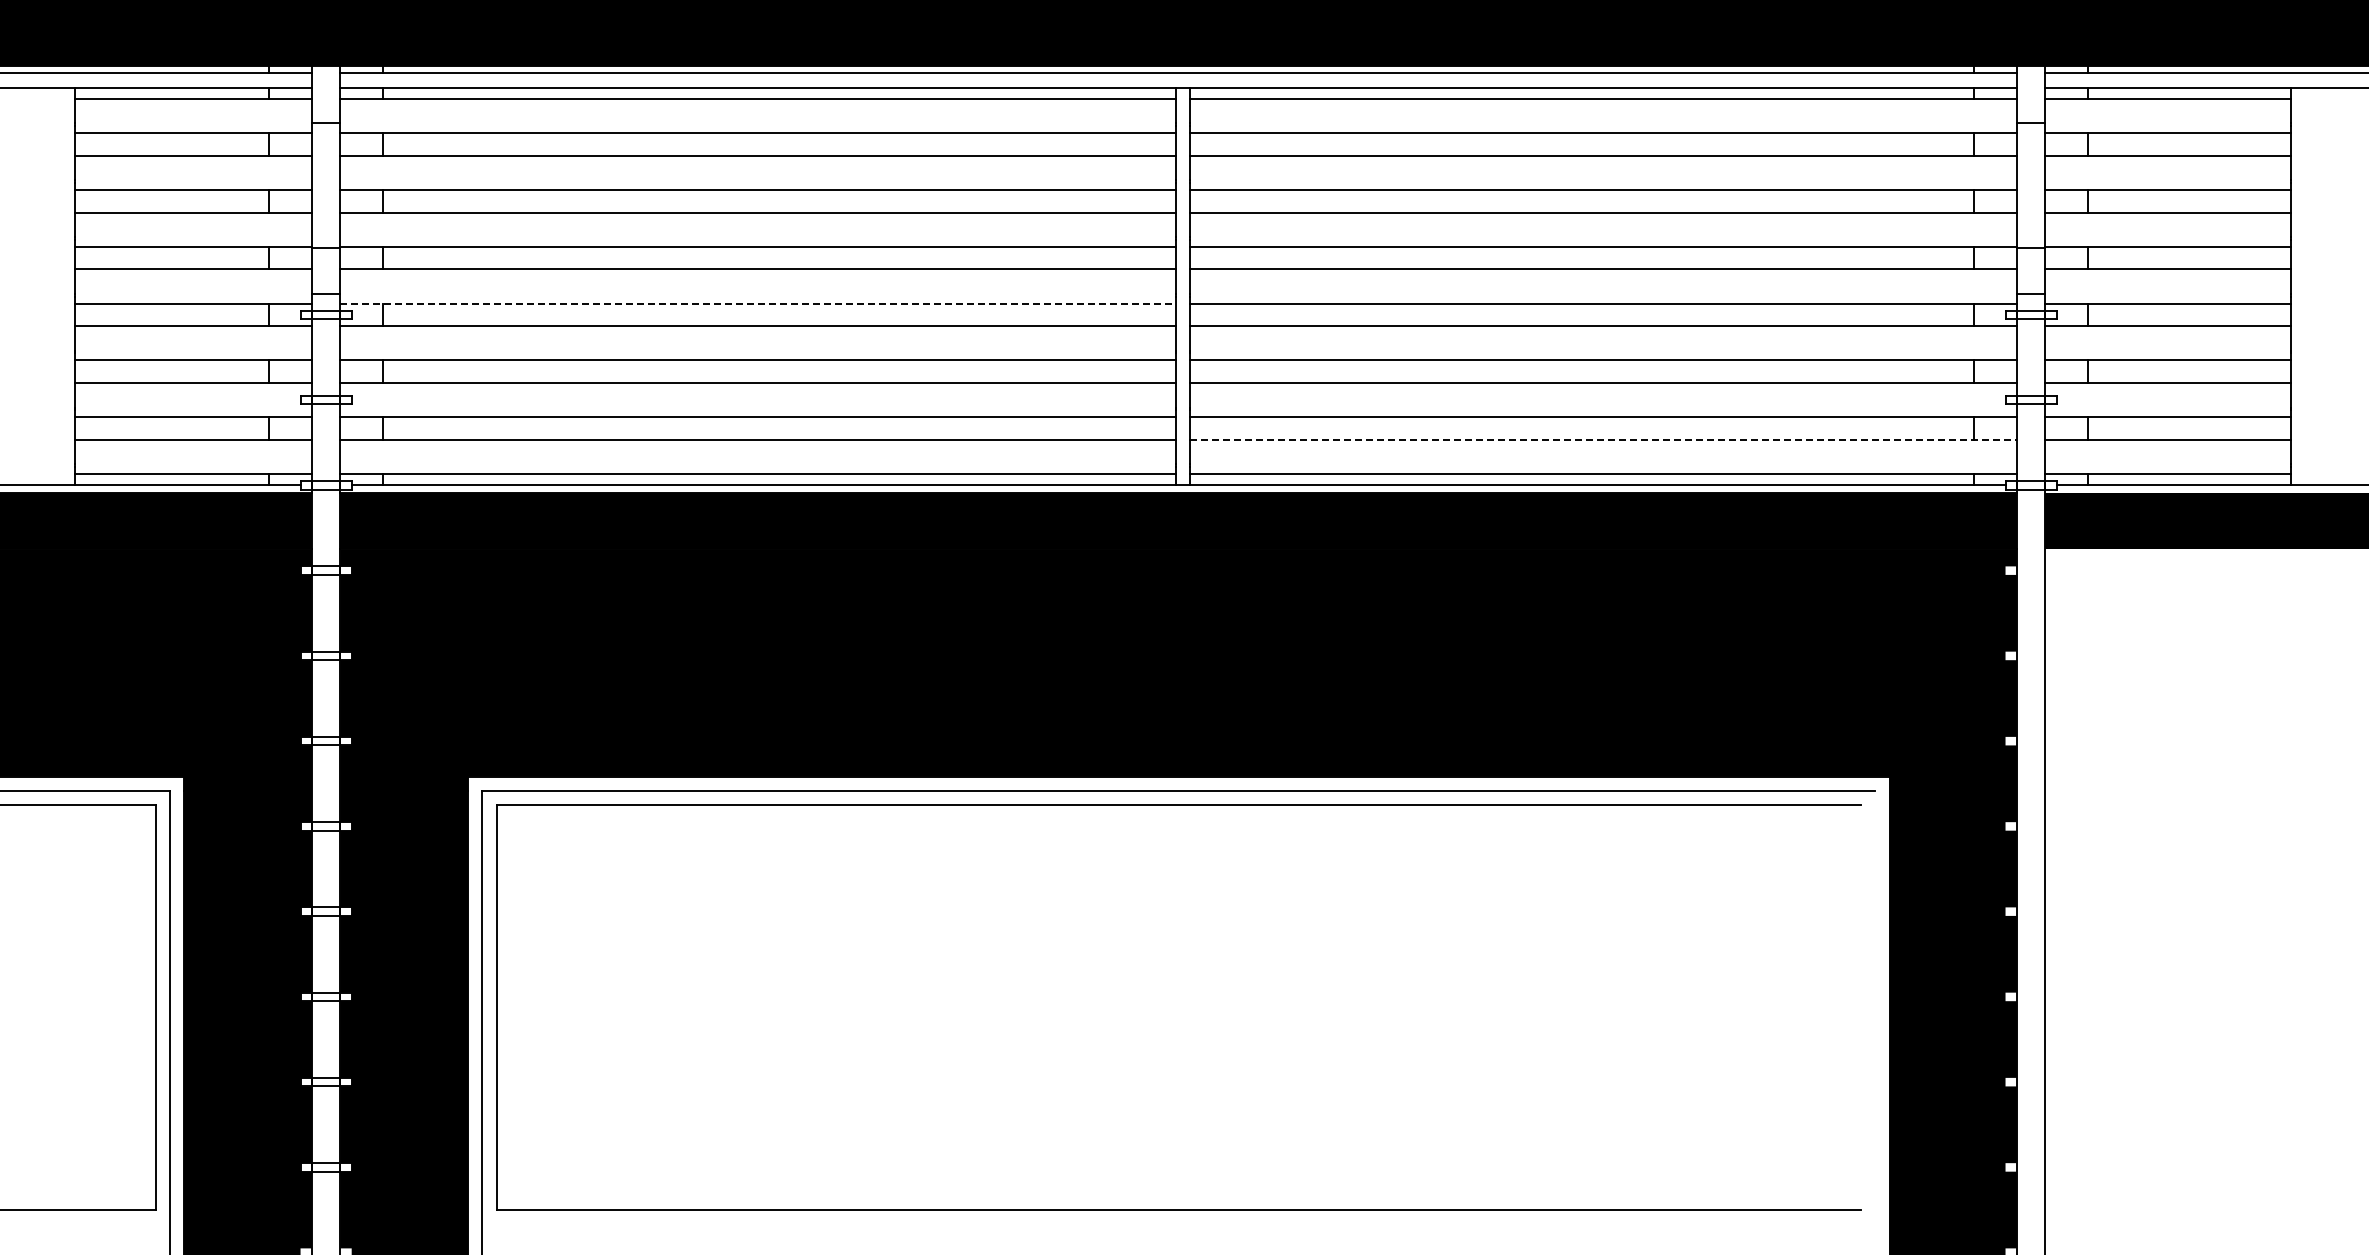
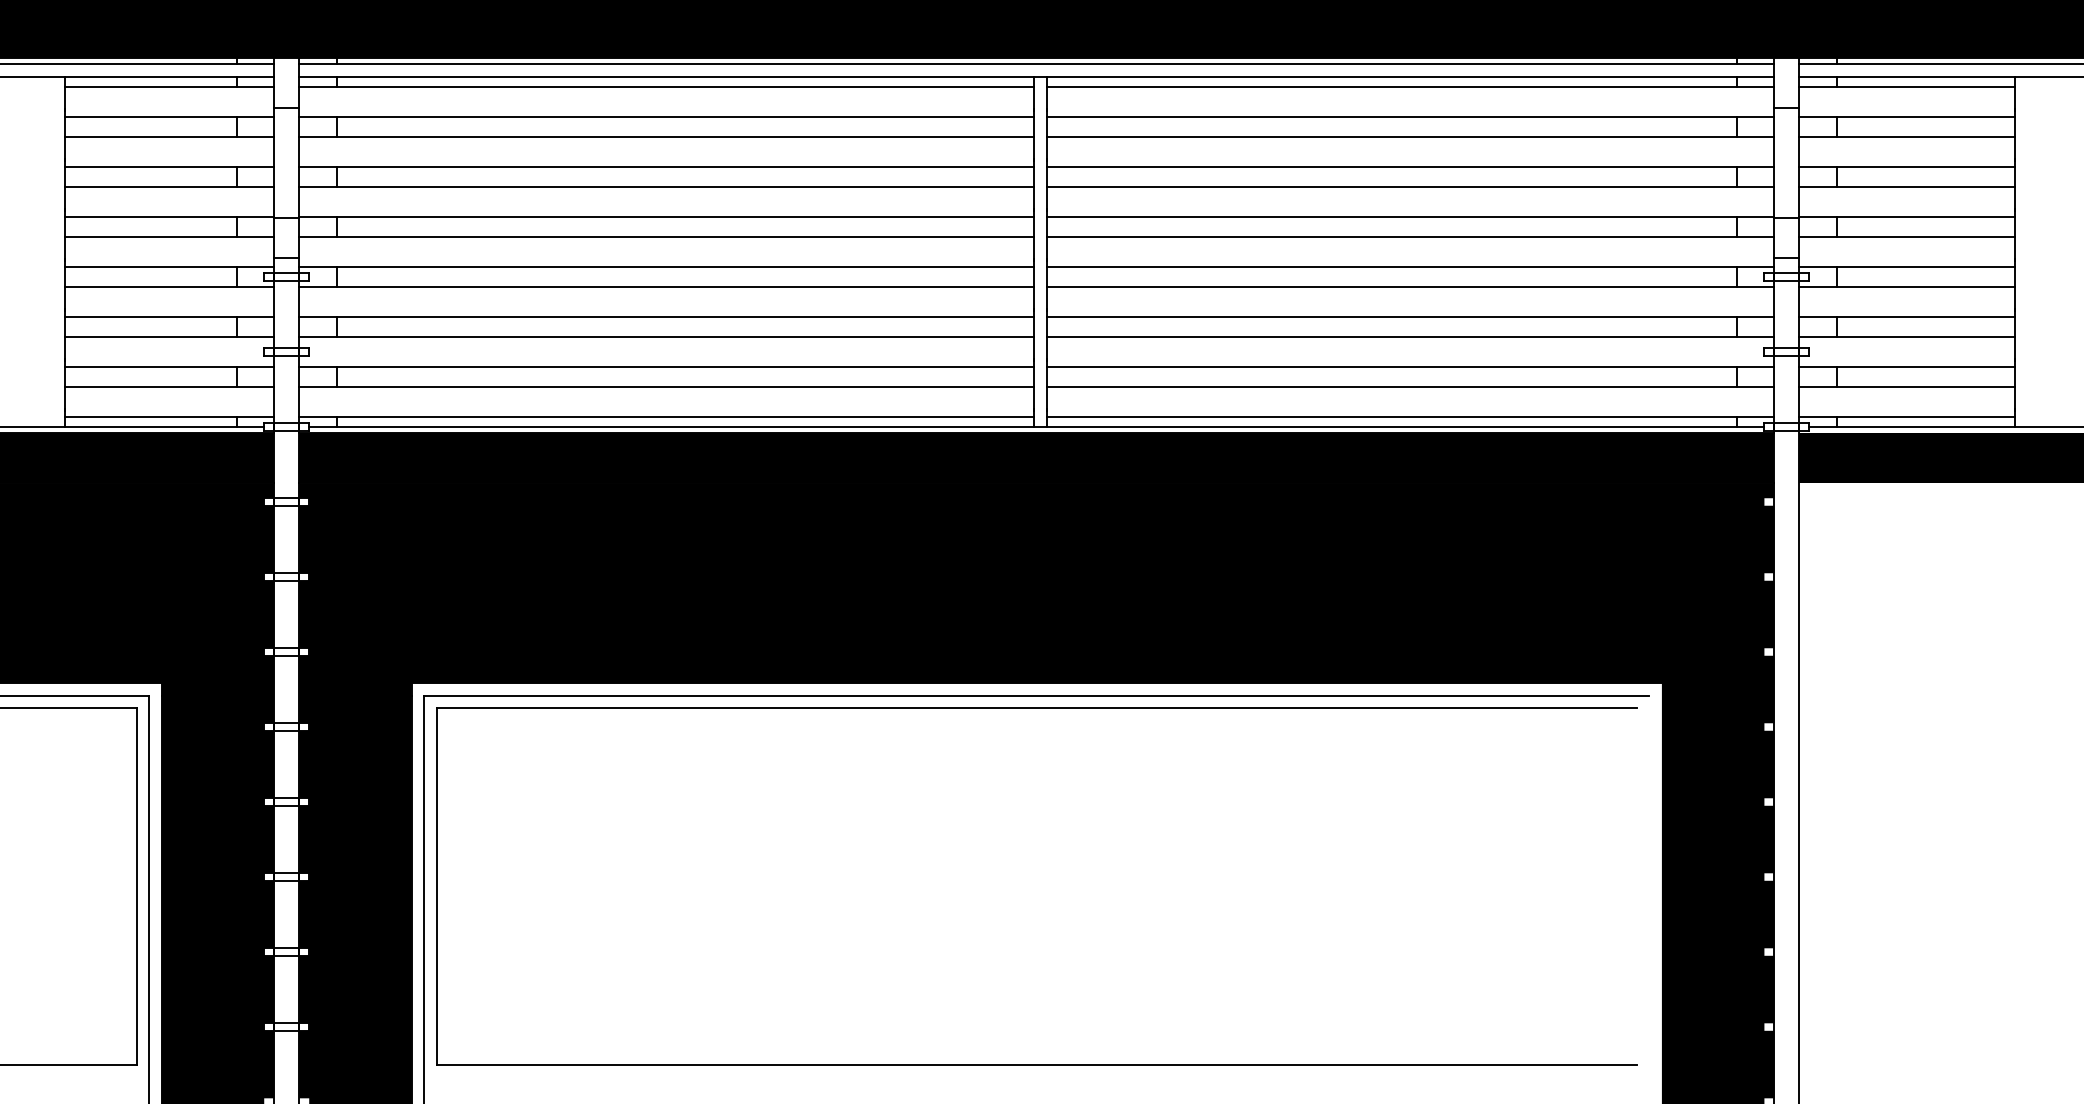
line: (757, 303) -> (666, 266), dashed -> solid
line: (1603, 439) -> (1410, 386), dashed -> solid

